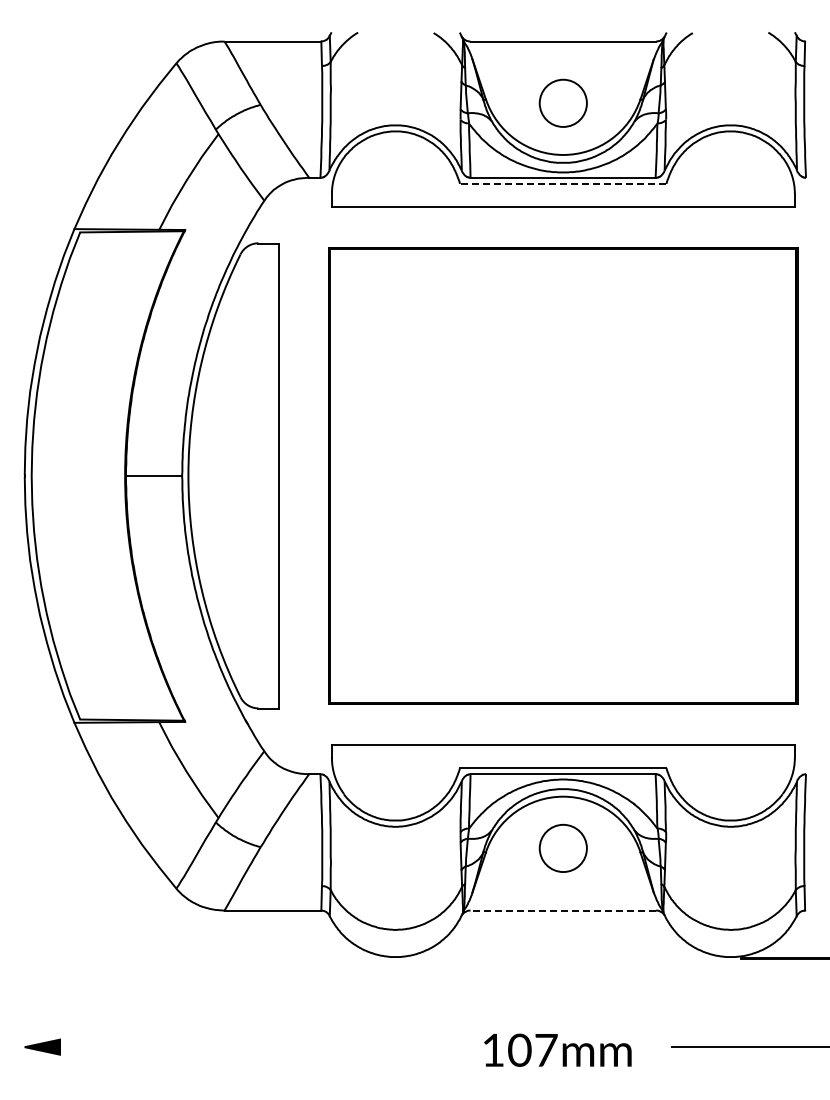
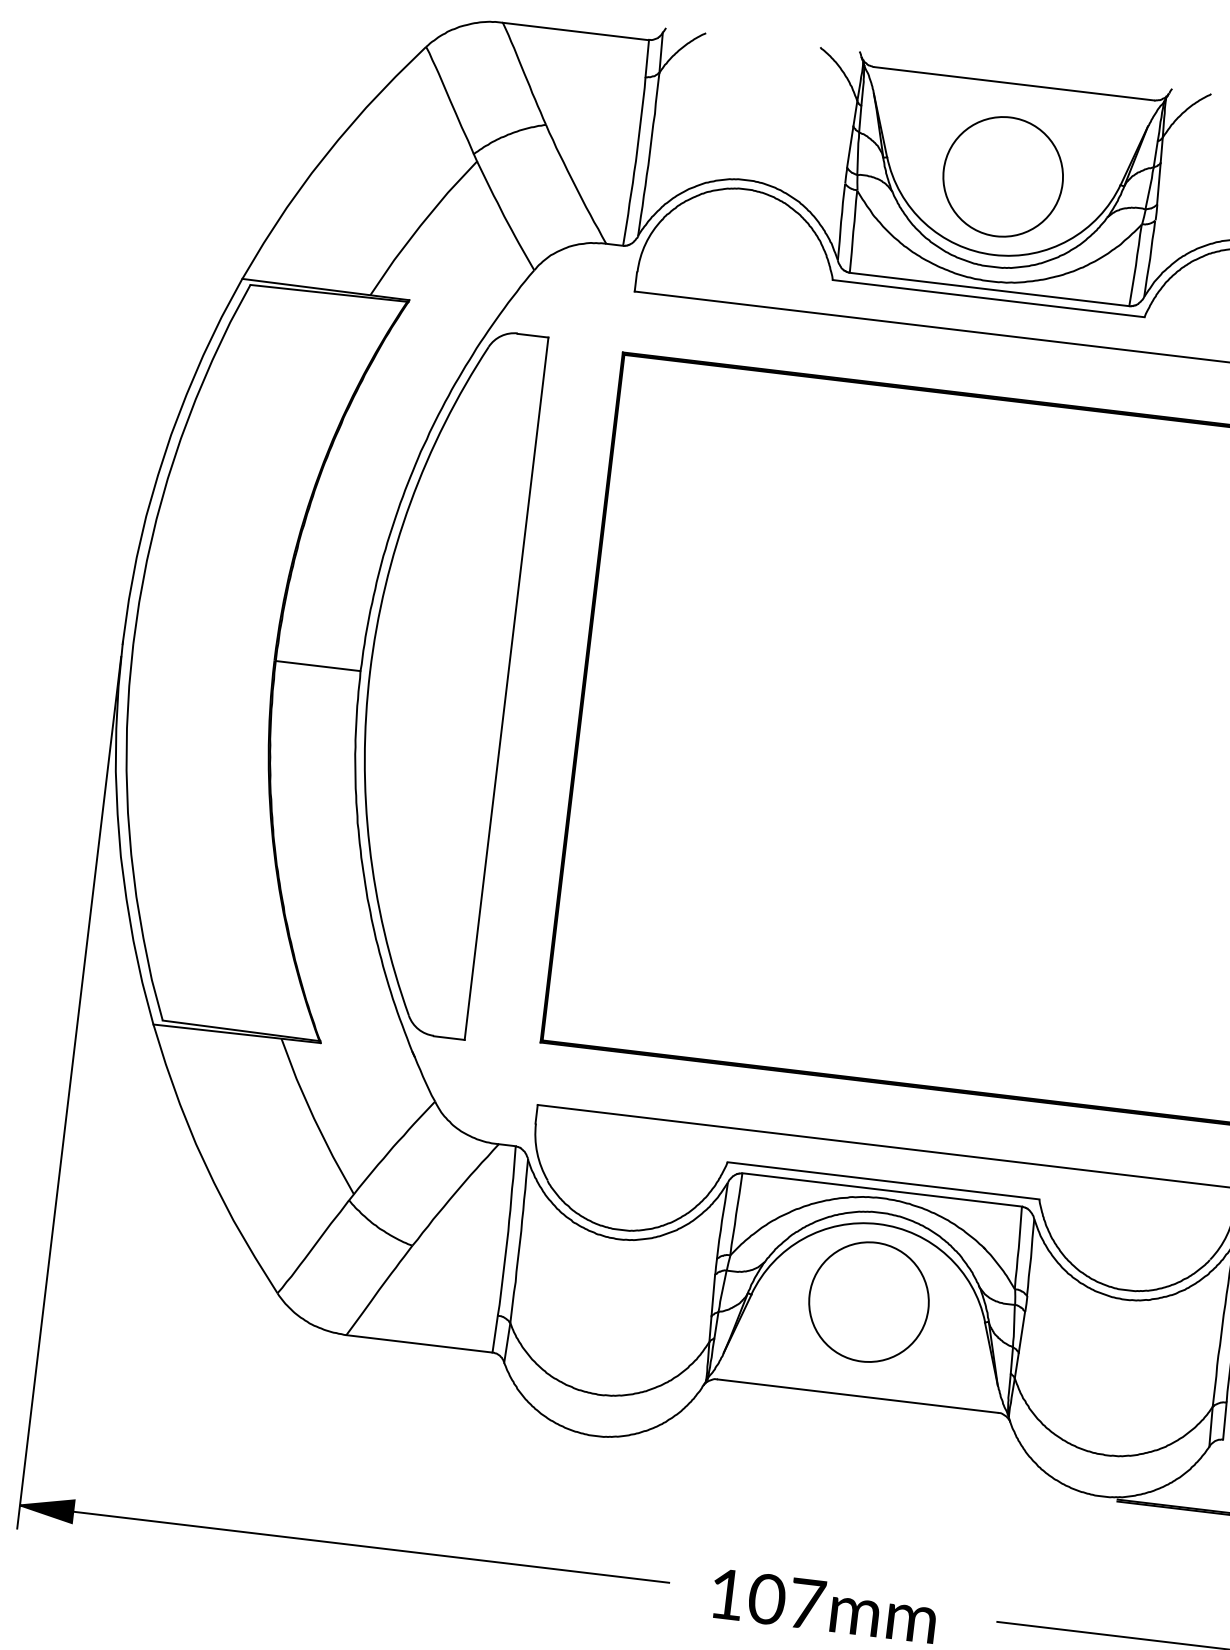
part: (563, 103) -> (1003, 177), size x1.67
line: (562, 183) -> (987, 297), dashed -> solid
line: (24, 773) -> (68, 1092), added
part: (563, 848) -> (869, 1302), size x1.67
line: (563, 910) -> (858, 1396), dashed -> solid
line: (257, 1047) -> (371, 1547), added

